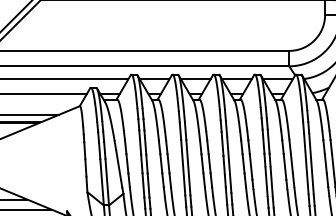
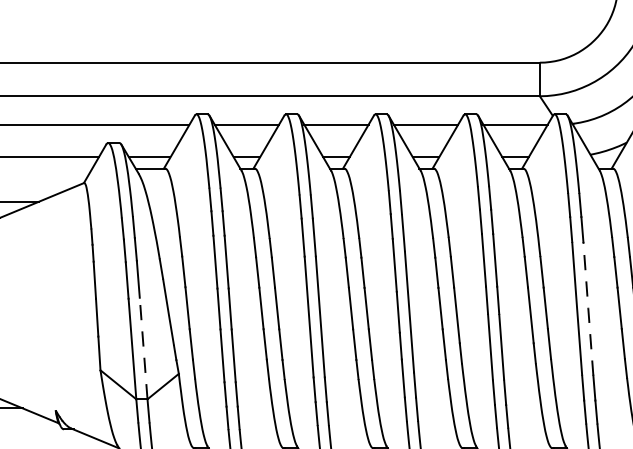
line: (311, 163) -> (588, 307), solid -> dashed
line: (107, 181) -> (144, 347), solid -> dashed

